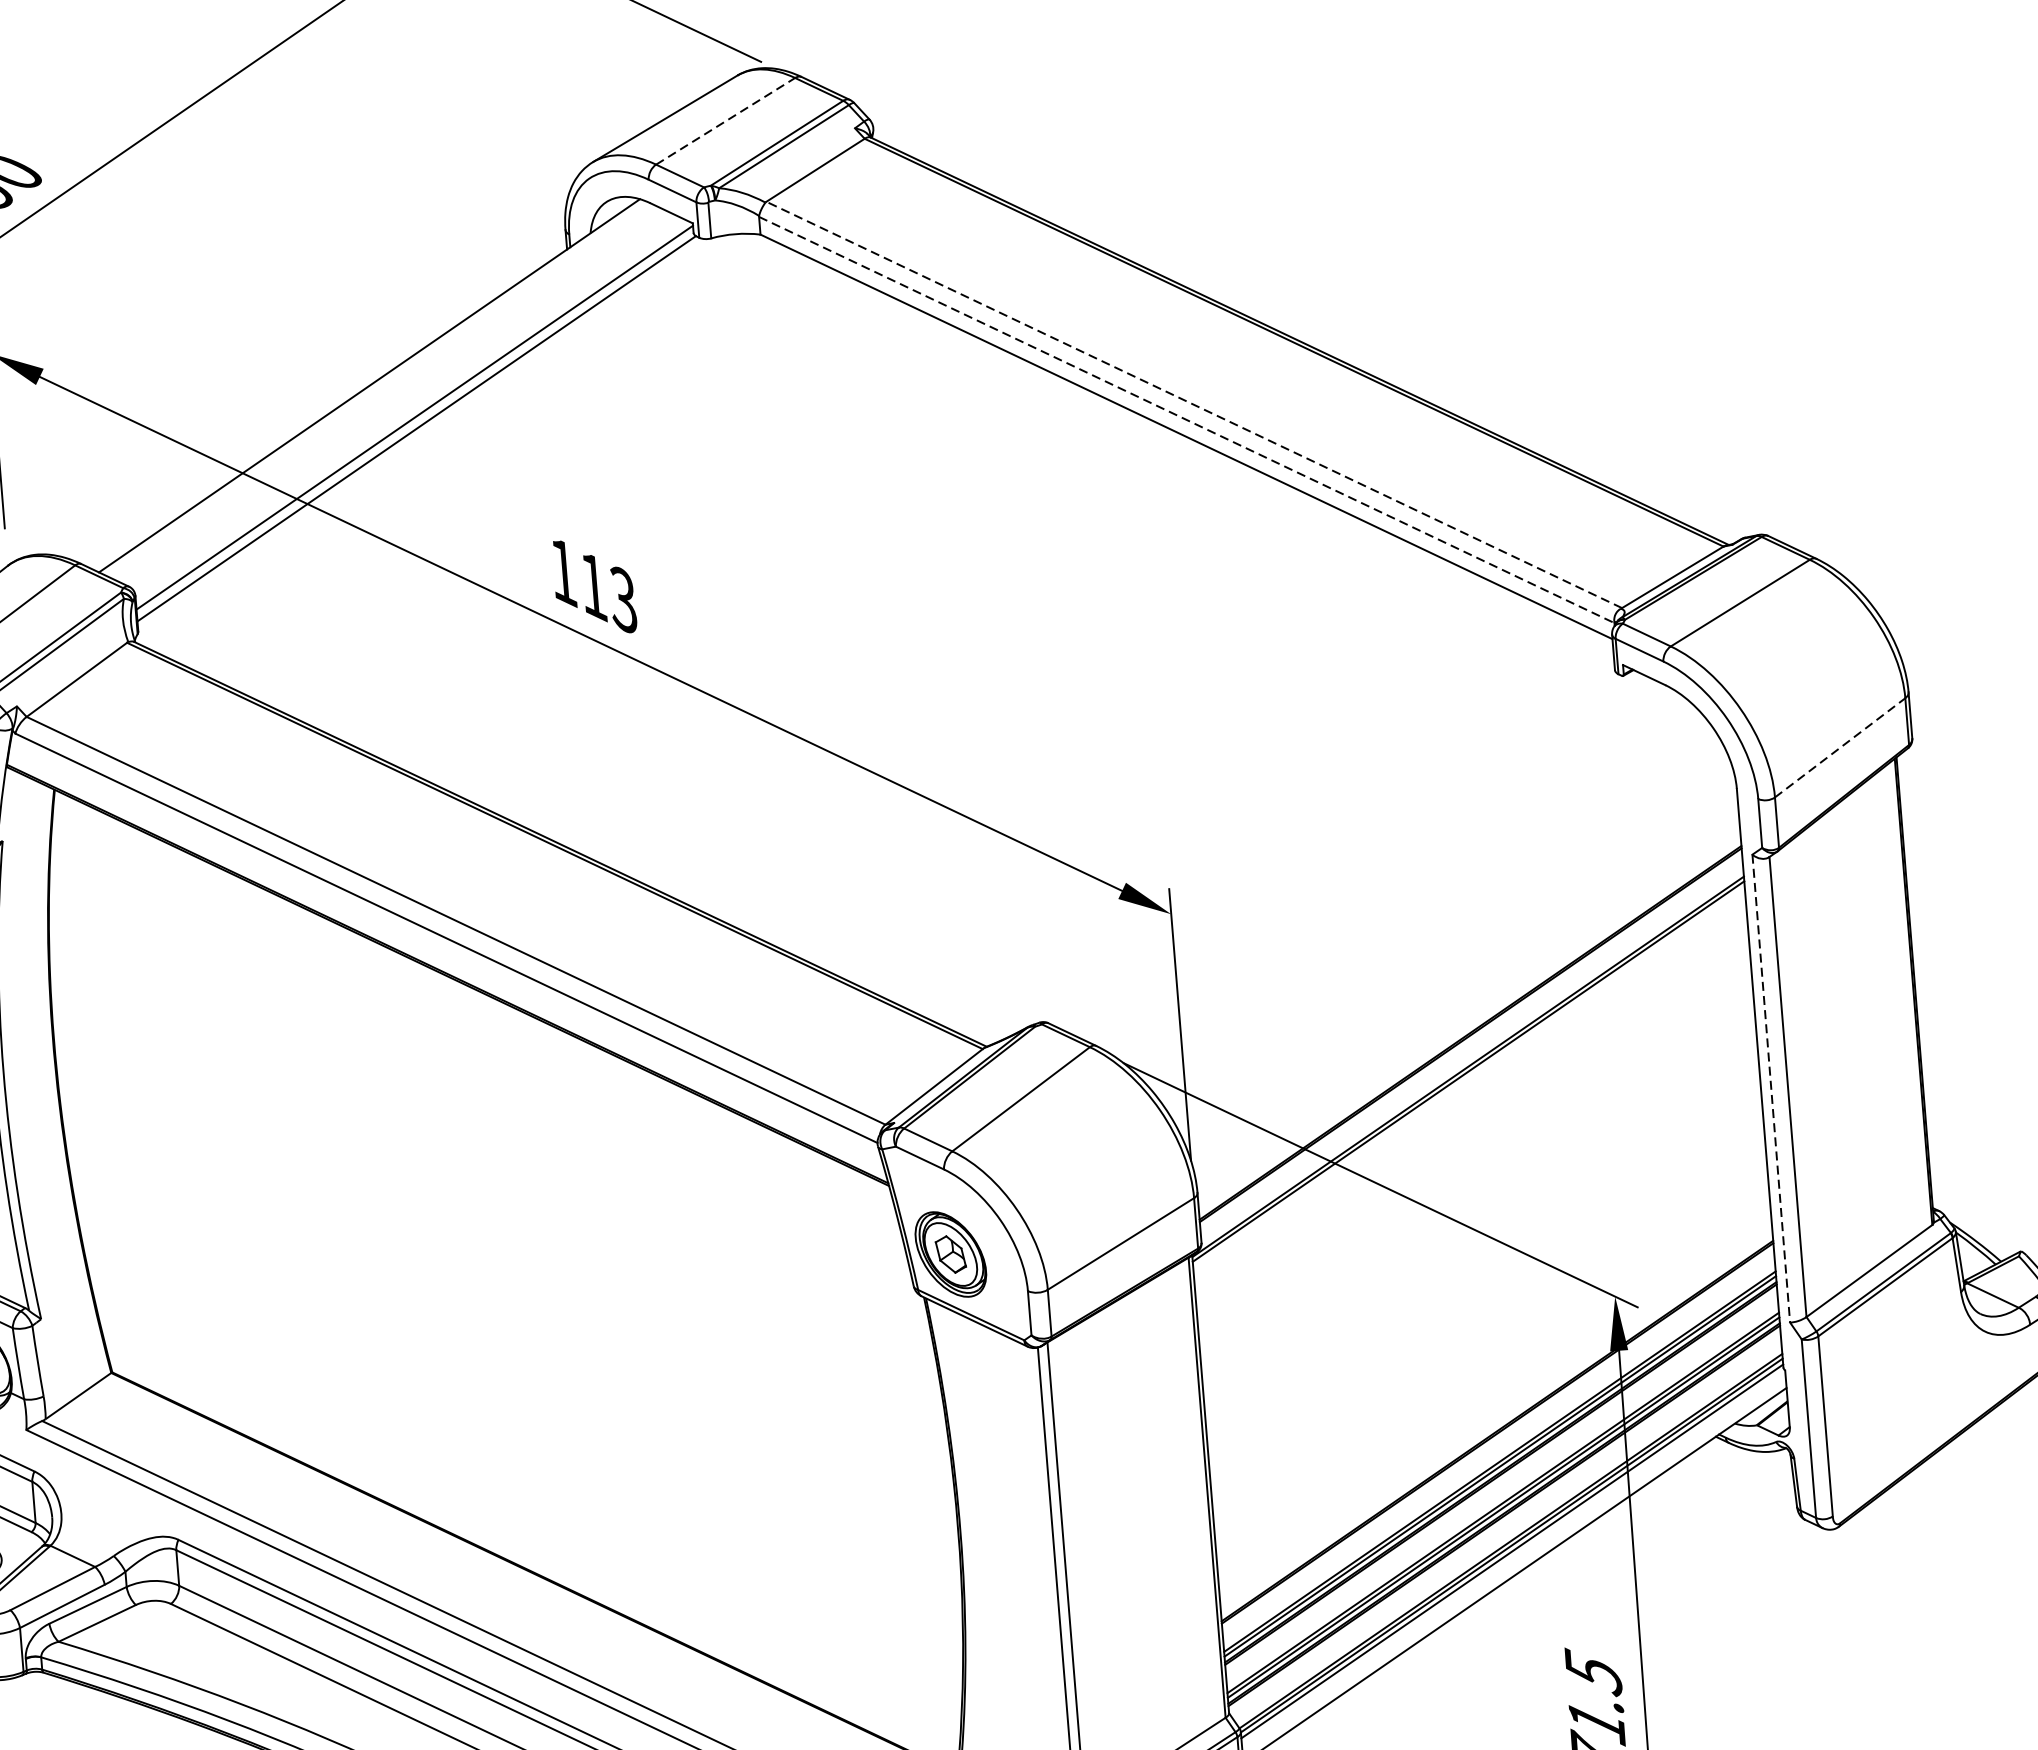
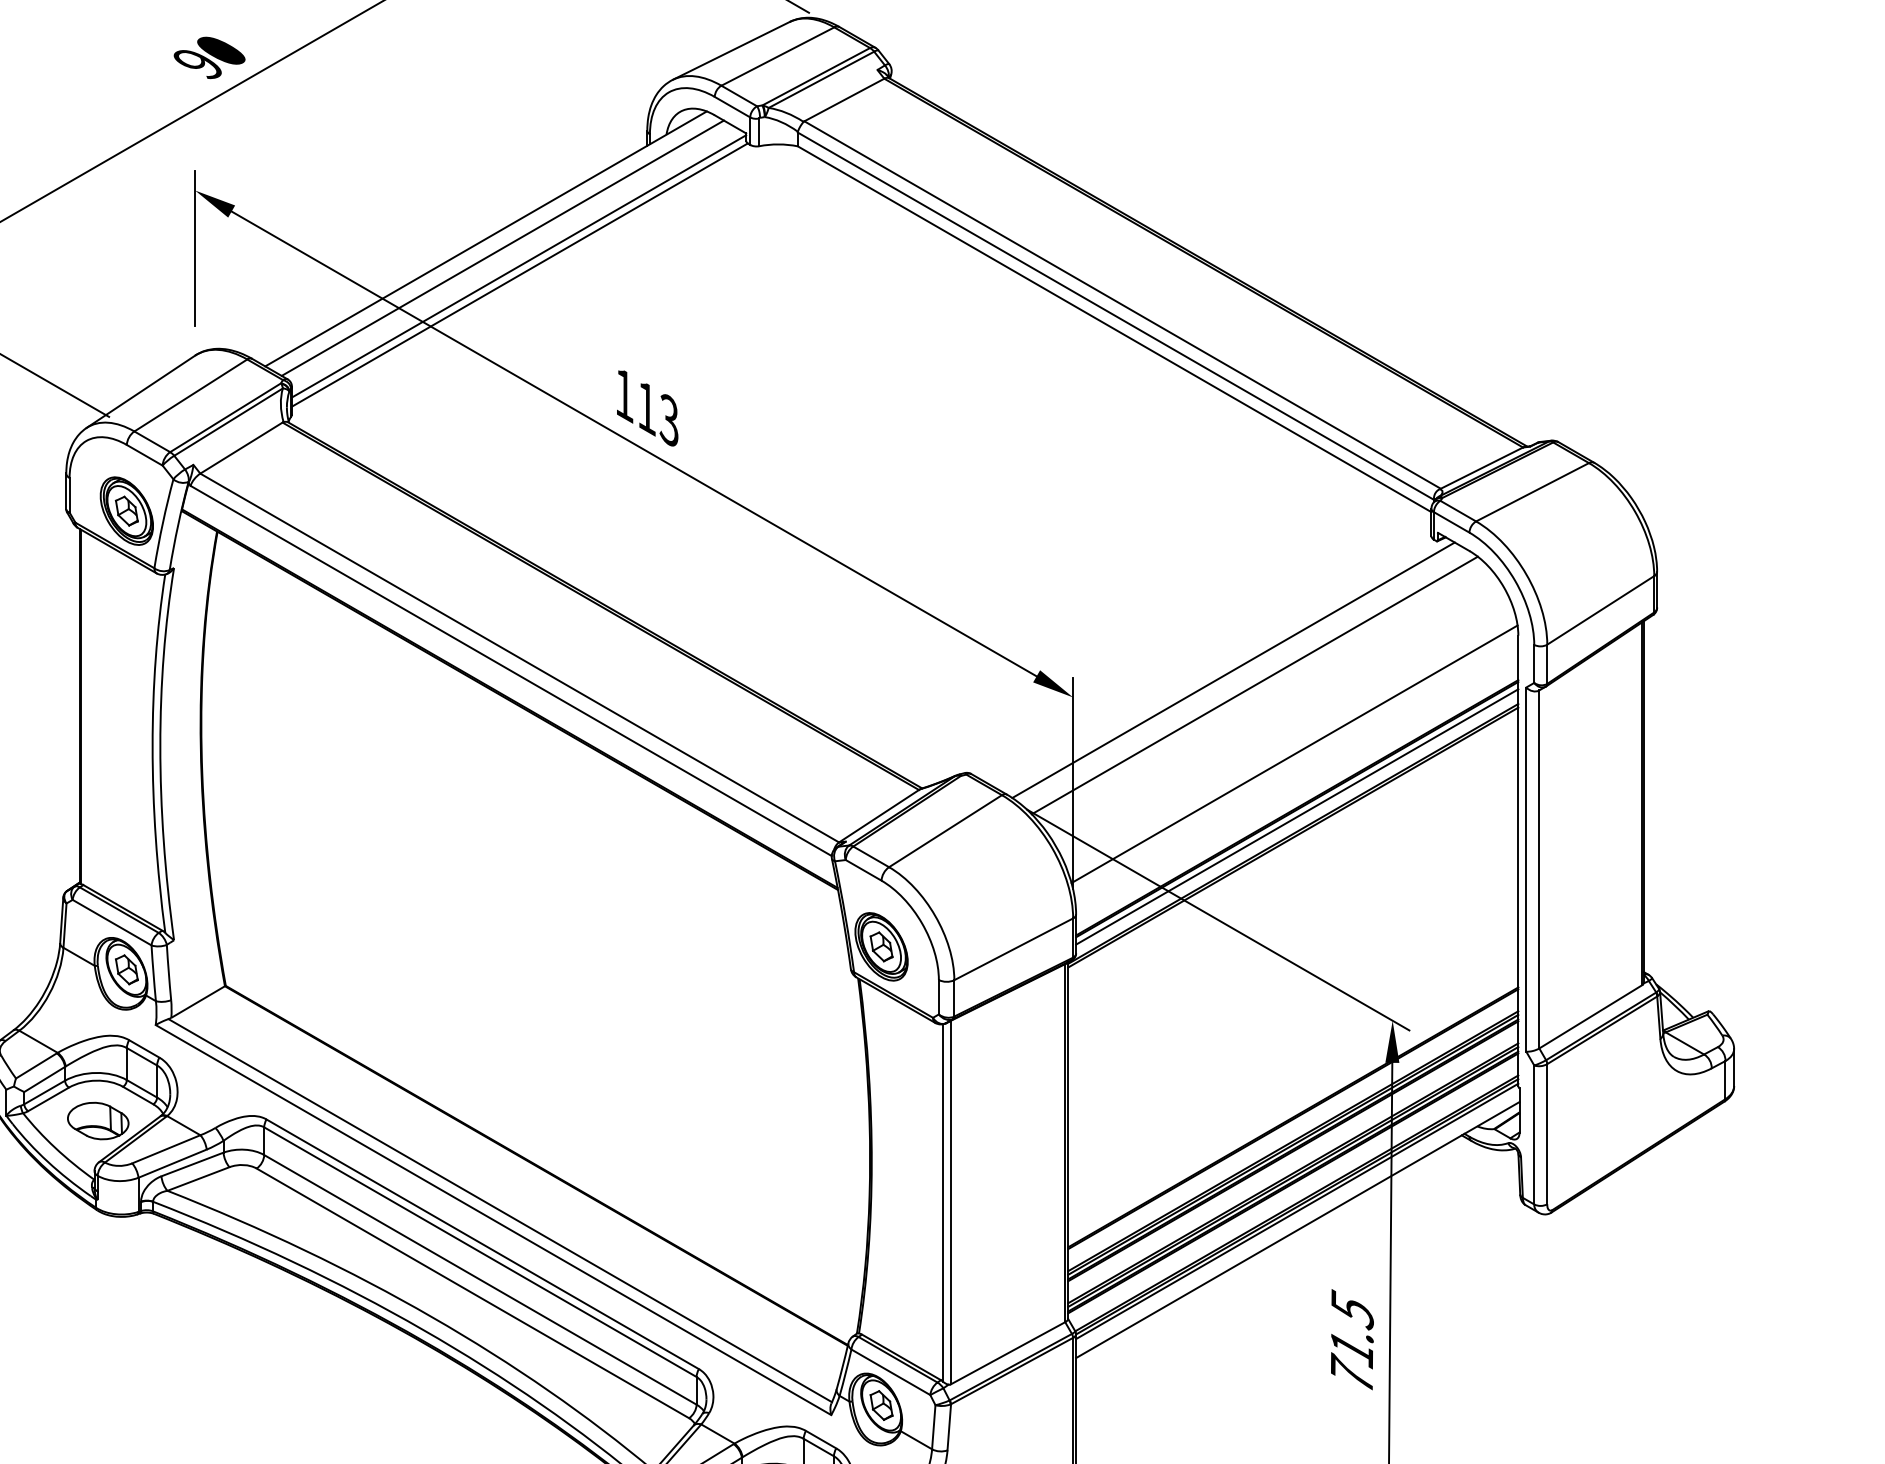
line: (725, 121) -> (777, 56), dashed -> solid
line: (391, 395) -> (502, 247), added
line: (1194, 404) -> (1122, 304), dashed -> solid
line: (1187, 420) -> (1116, 316), dashed -> solid
line: (1839, 748) -> (1600, 610), dashed -> solid
line: (1374, 861) -> (1233, 669), added
line: (1403, 880) -> (1254, 685), added
line: (1461, 964) -> (1294, 754), added
line: (1471, 1044) -> (1297, 816), added
line: (1771, 1089) -> (1526, 870), dashed -> solid

